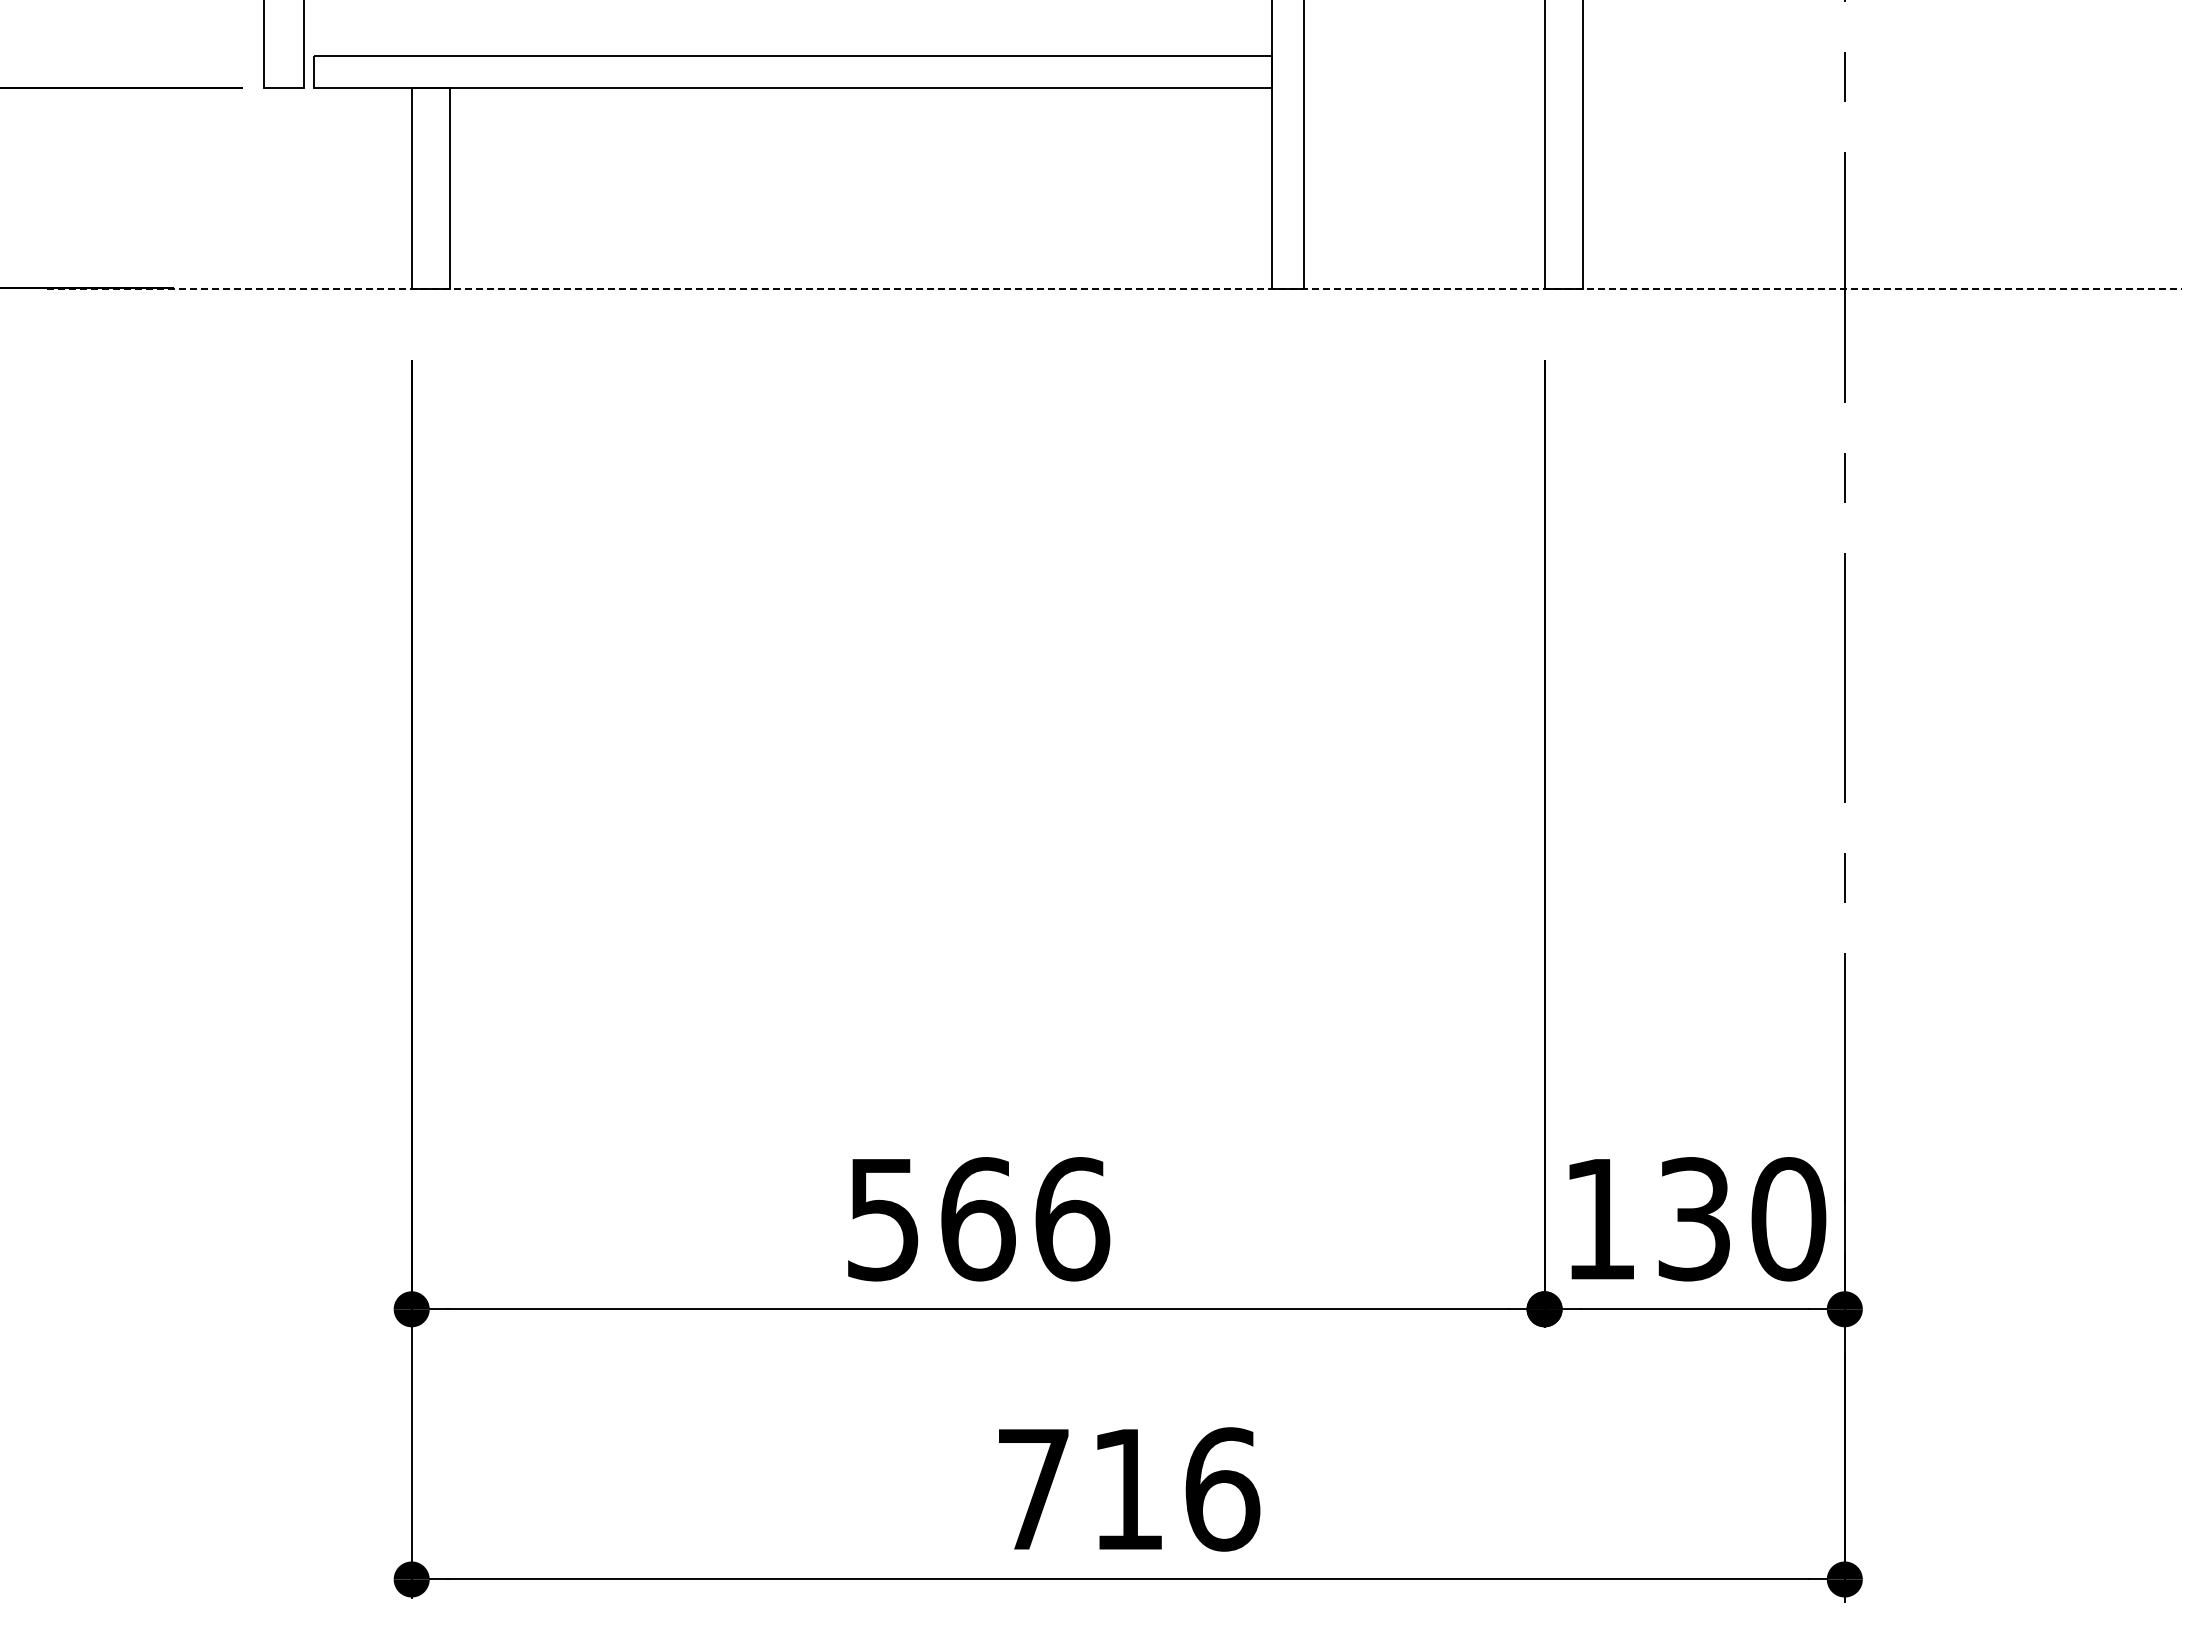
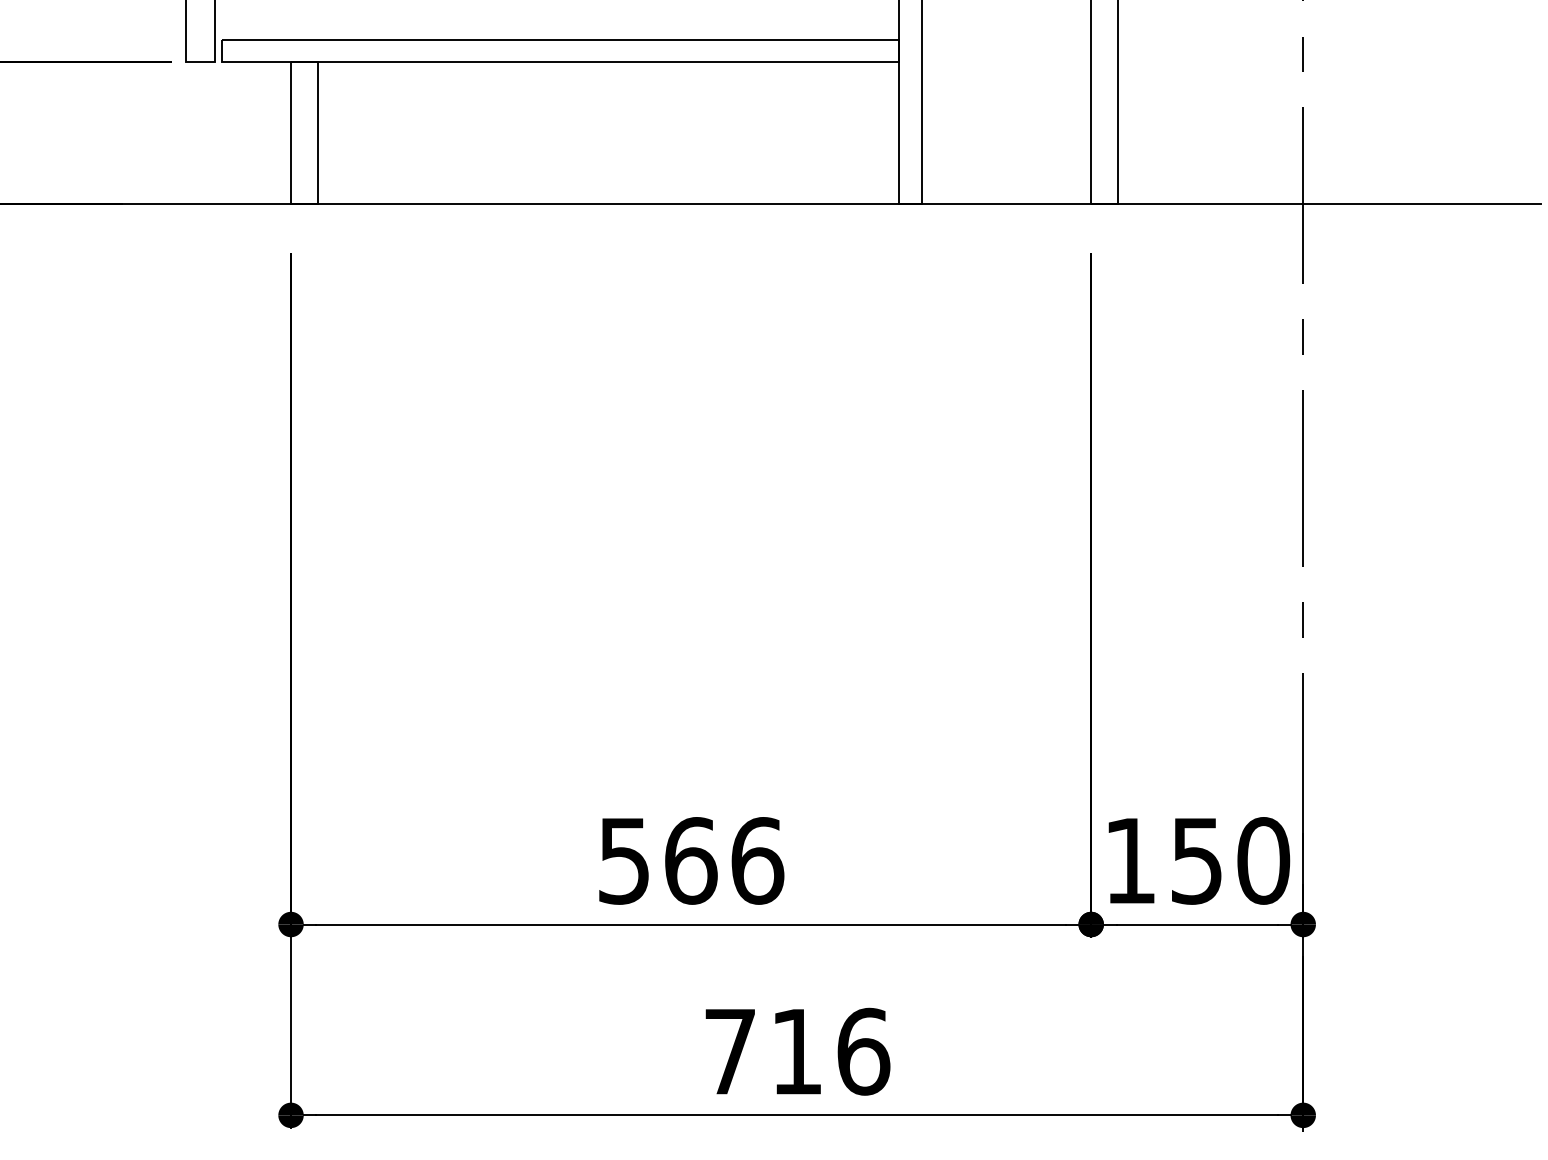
line: (1115, 288) -> (788, 203), dashed -> solid
text: (1693, 1219) -> (1196, 861), 130 -> 150

